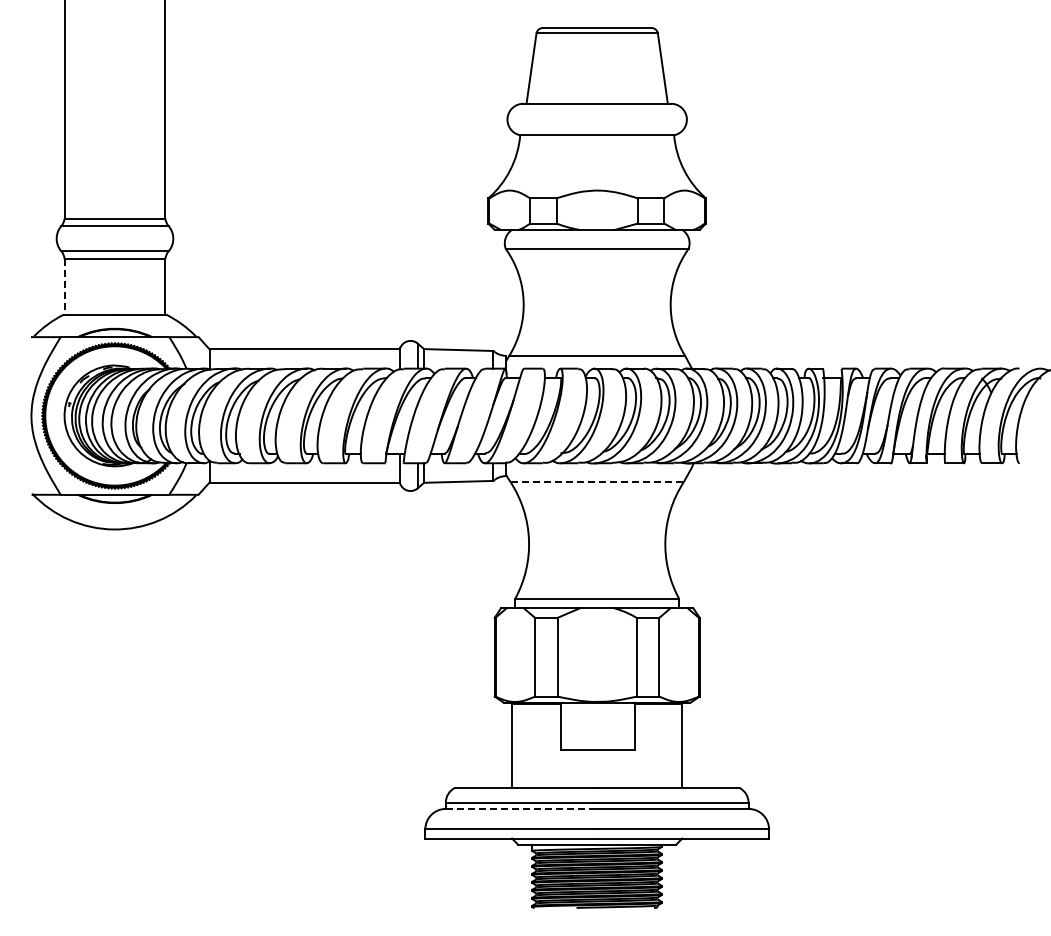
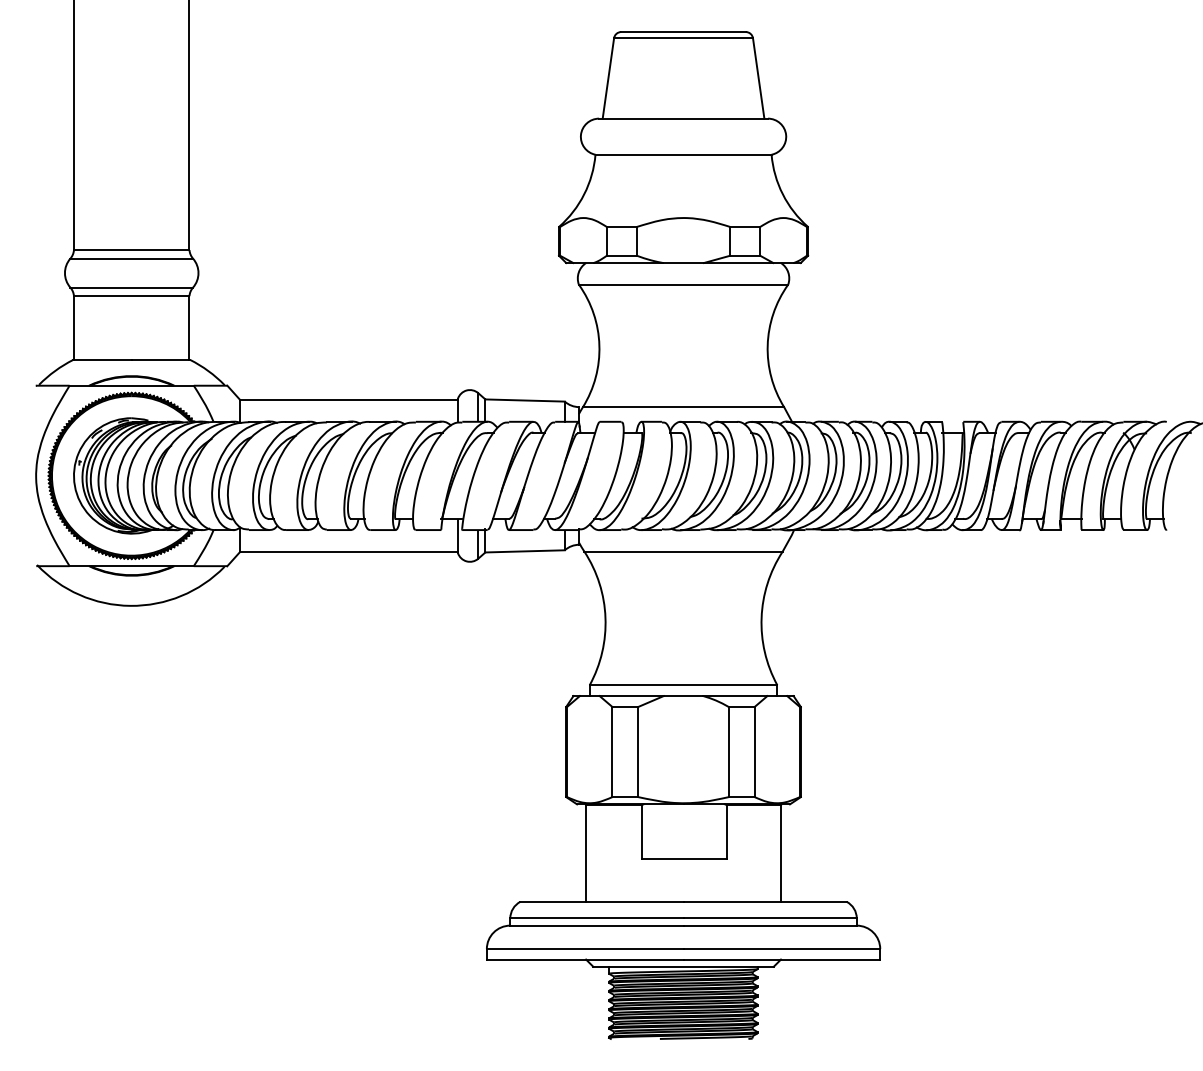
line: (64, 286) -> (73, 327), dashed -> solid
line: (597, 482) -> (683, 552), dashed -> solid
line: (521, 808) -> (596, 925), dashed -> solid

